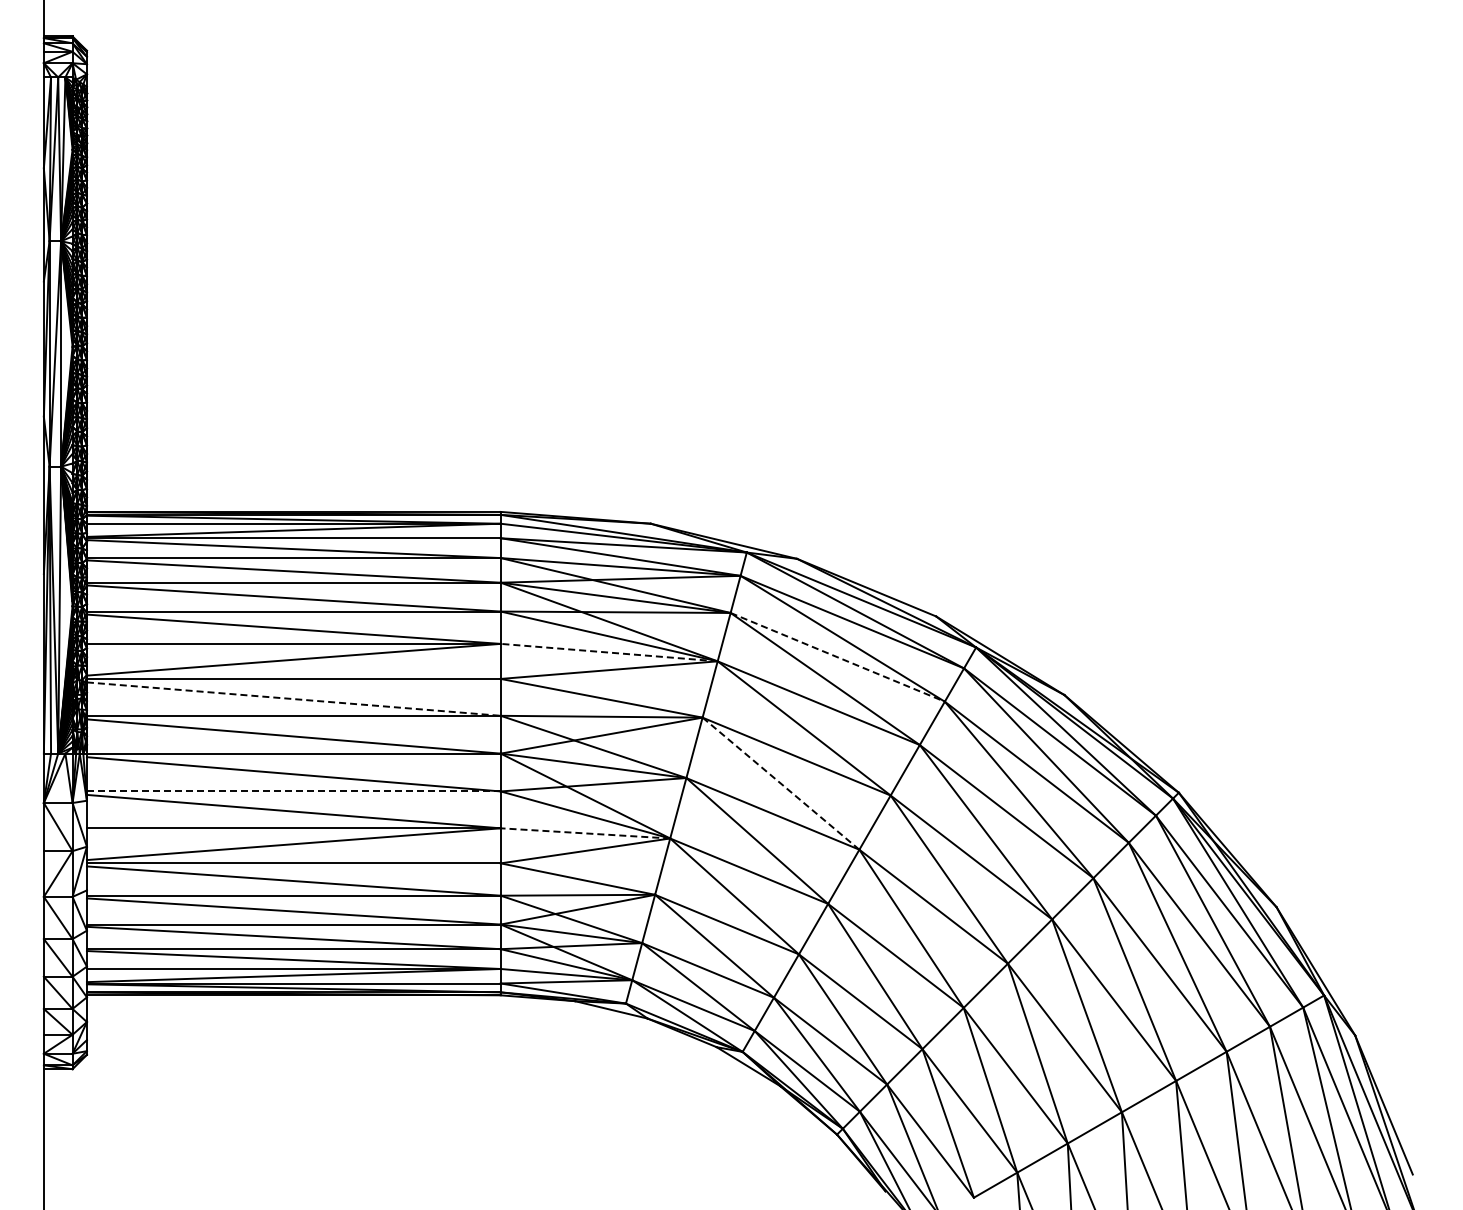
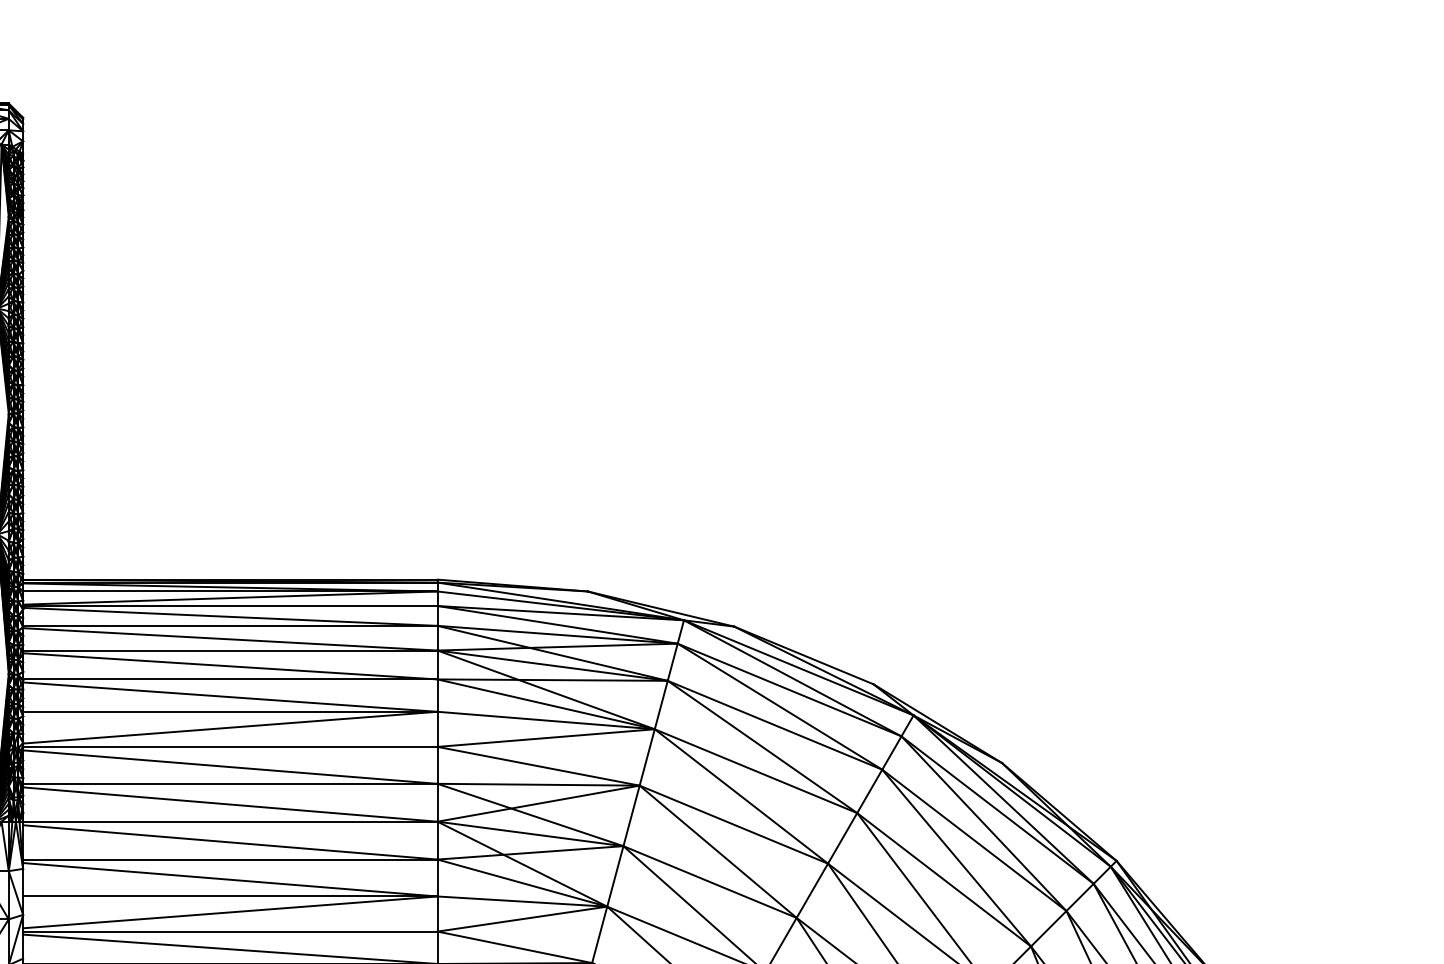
line: (609, 652) -> (546, 720), dashed -> solid
line: (837, 657) -> (774, 725), dashed -> solid
line: (293, 699) -> (230, 767), dashed -> solid
line: (781, 783) -> (718, 851), dashed -> solid
line: (293, 791) -> (230, 859), dashed -> solid
line: (585, 833) -> (522, 901), dashed -> solid

